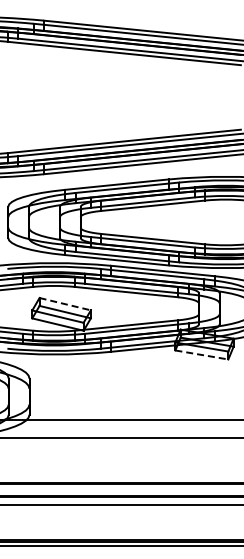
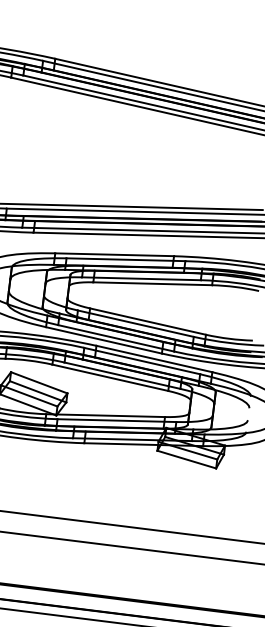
line: (65, 304) -> (39, 383), dashed -> solid
line: (201, 354) -> (186, 459), dashed -> solid

